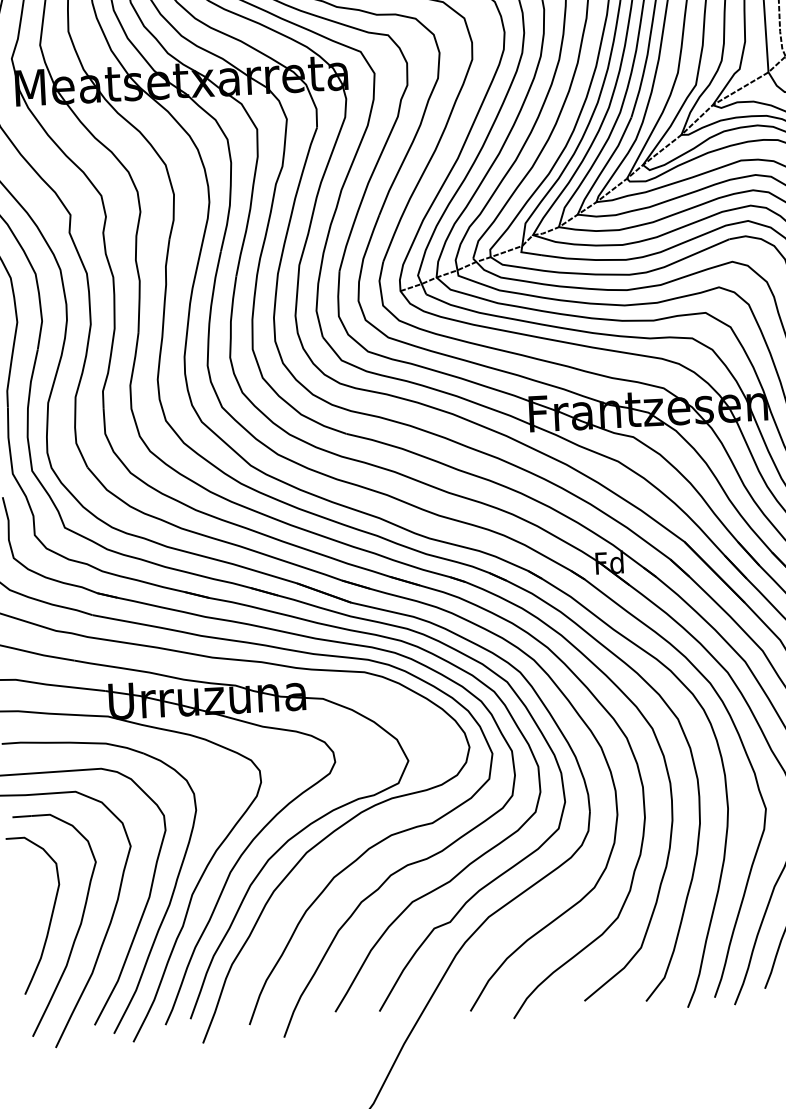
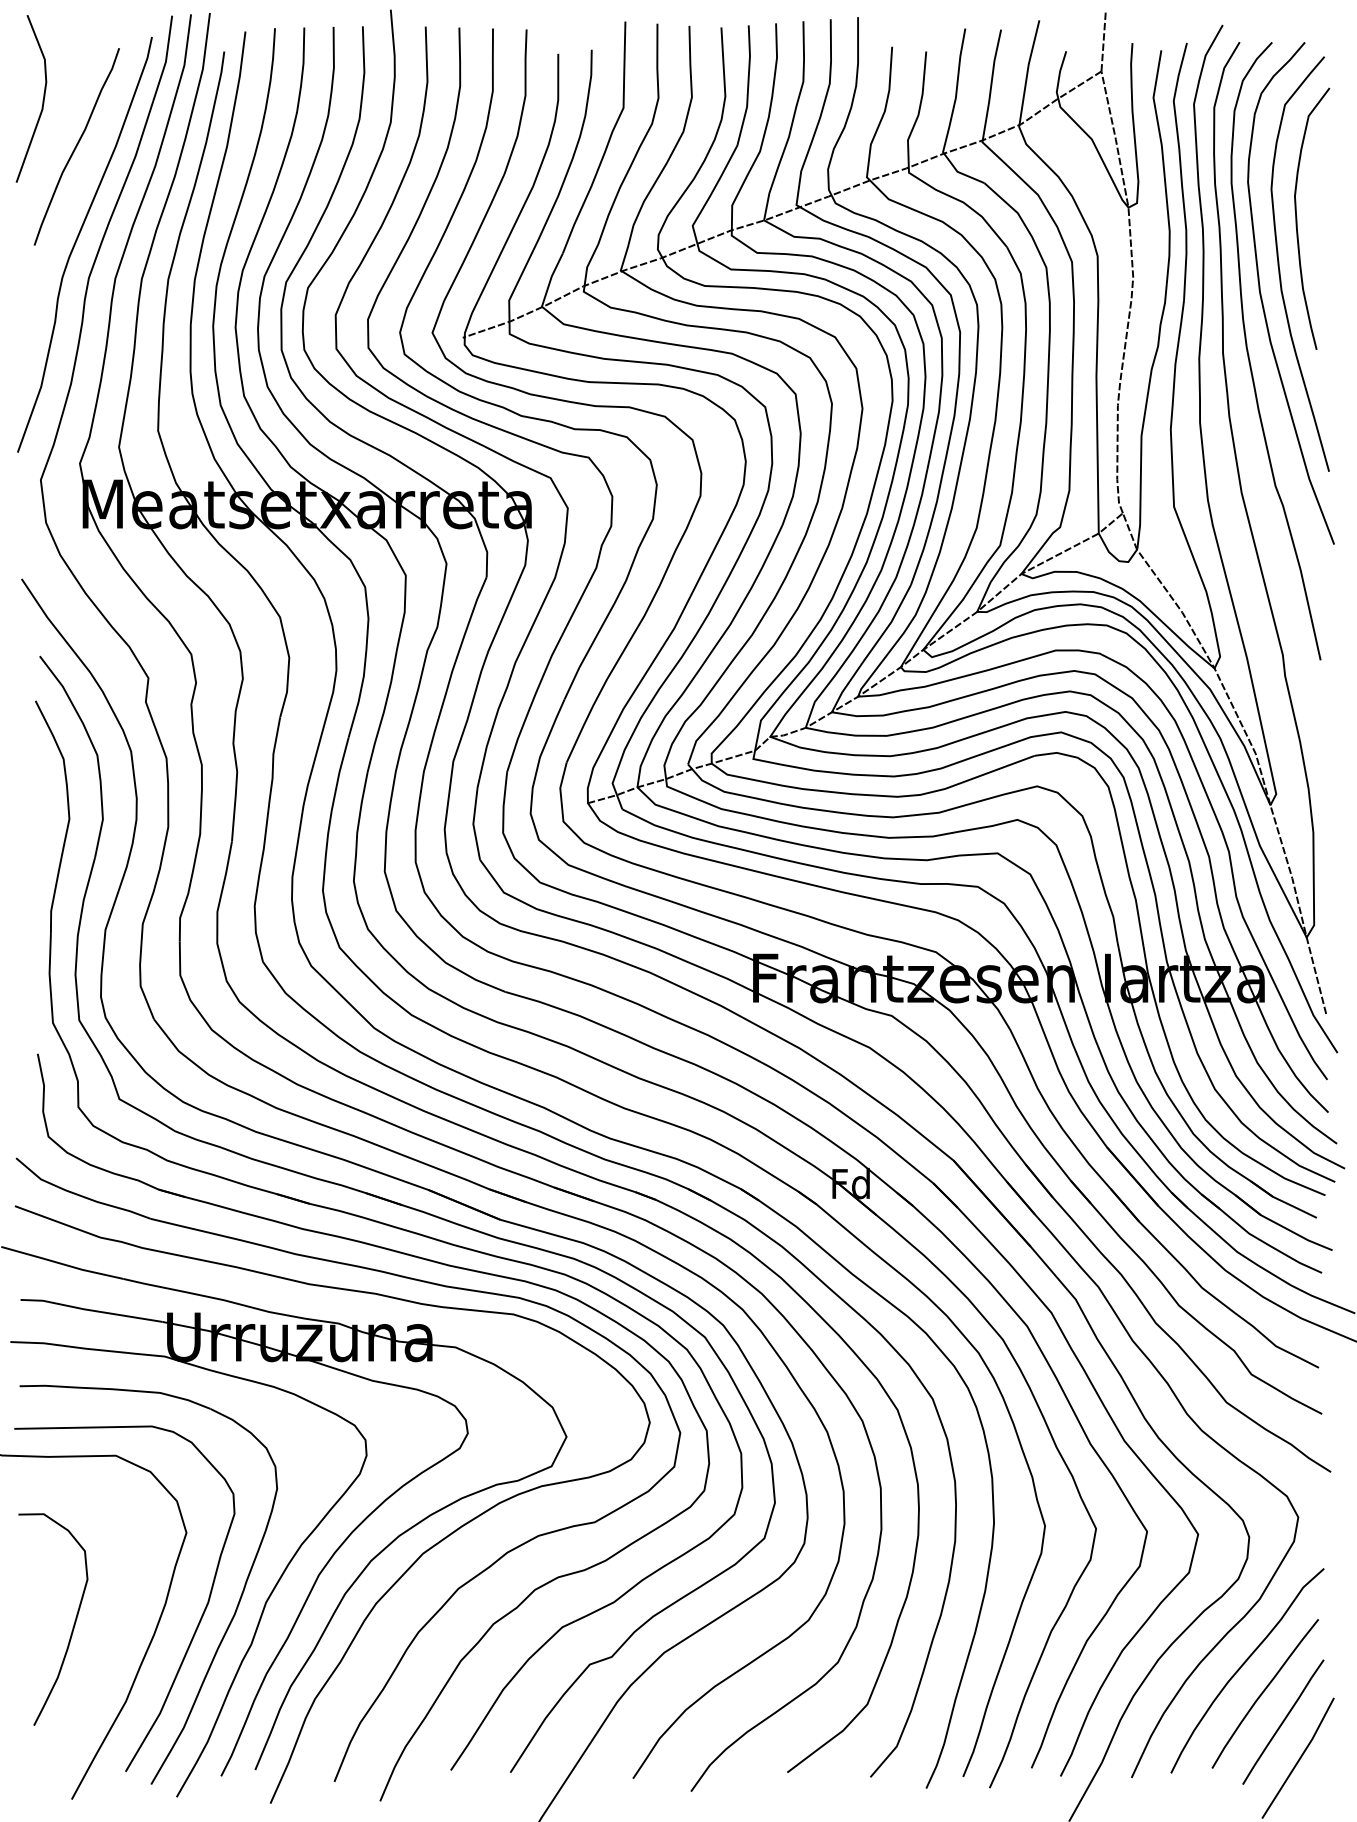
part: (77, 931) -> (108, 1644), removed

